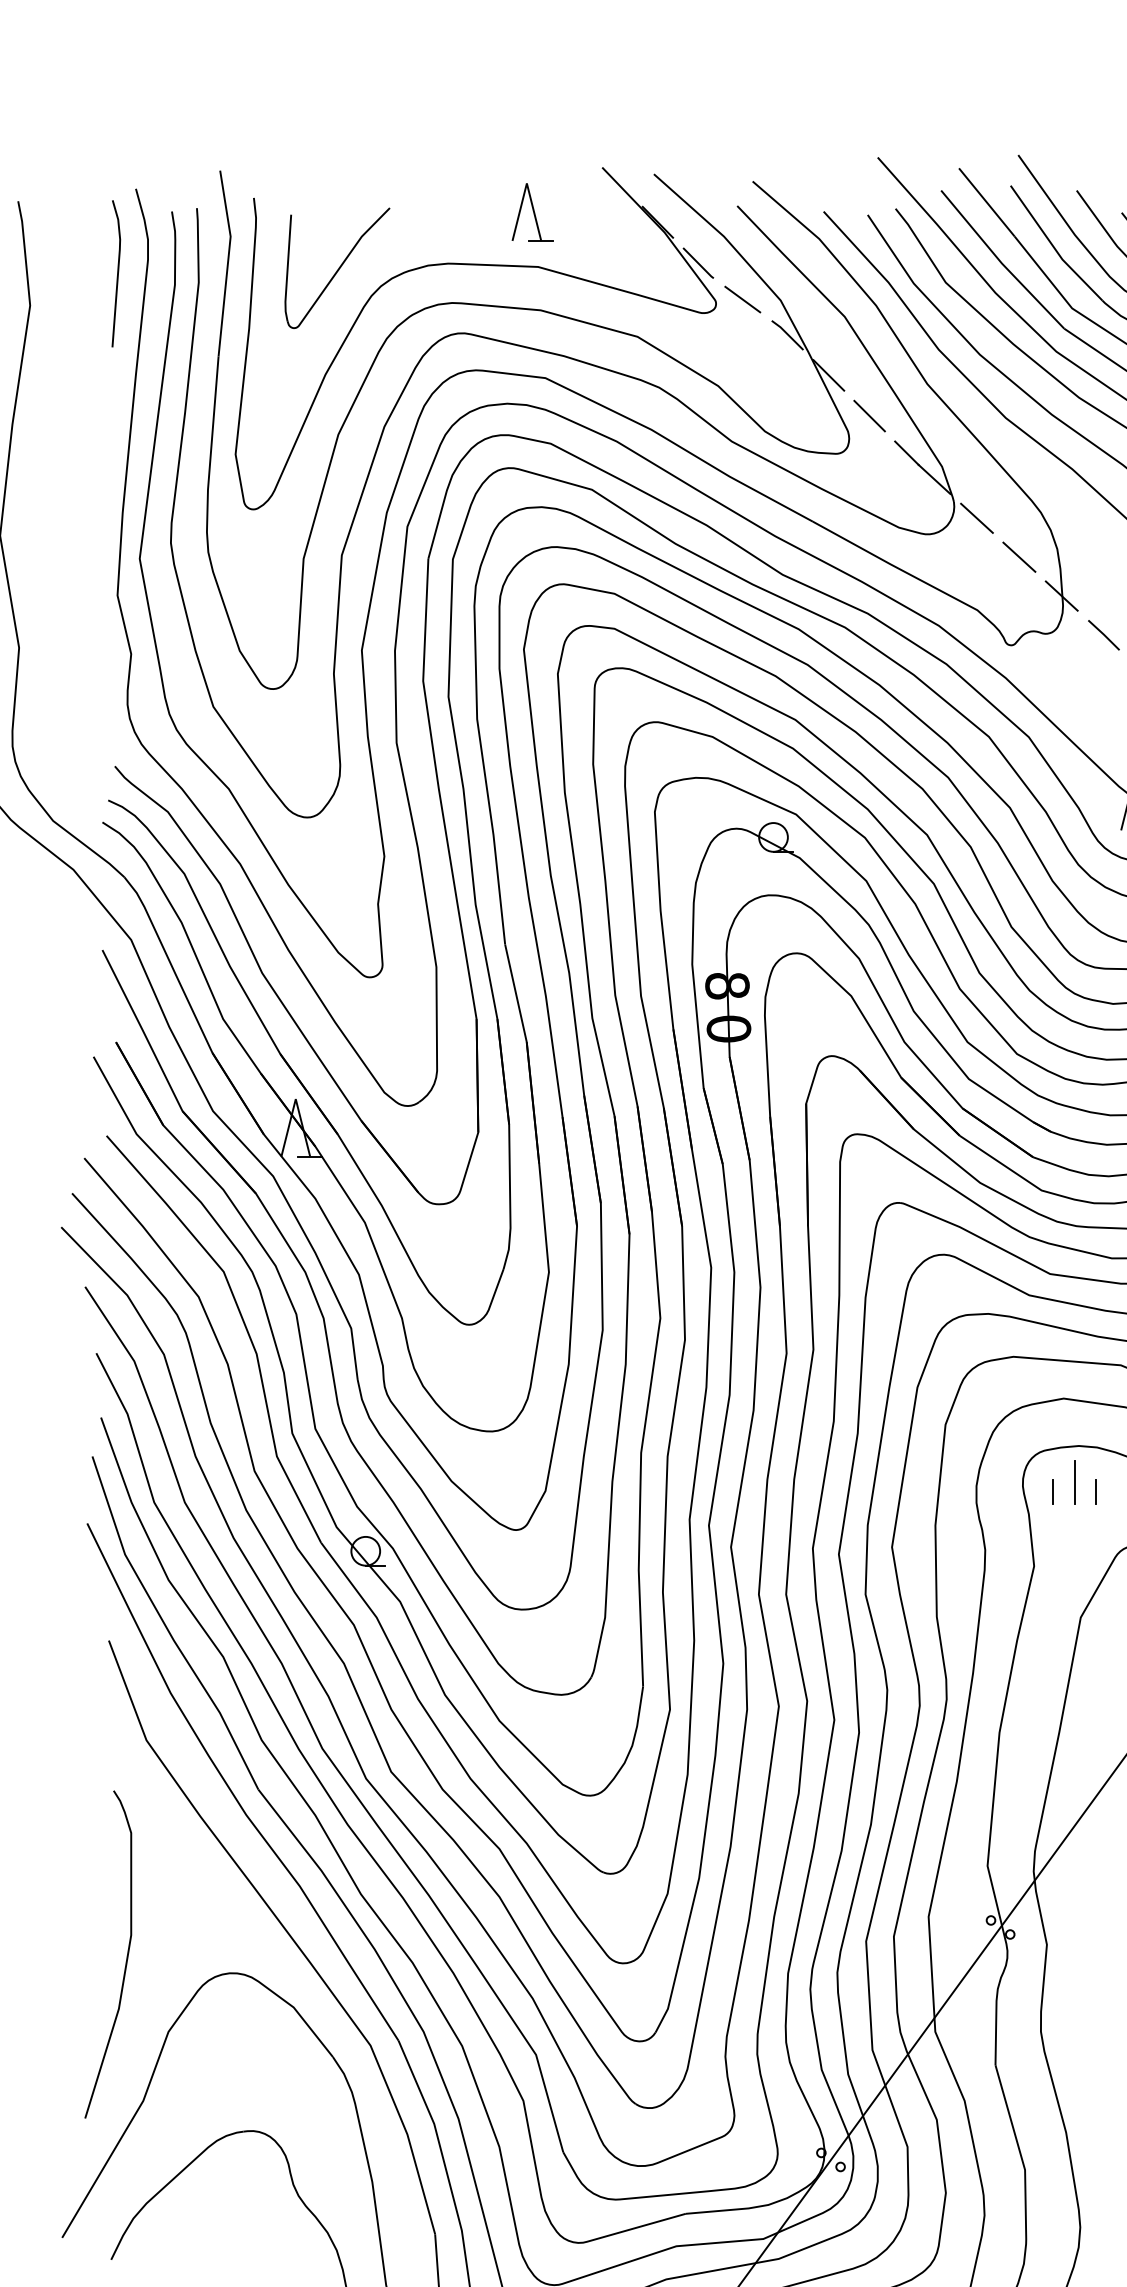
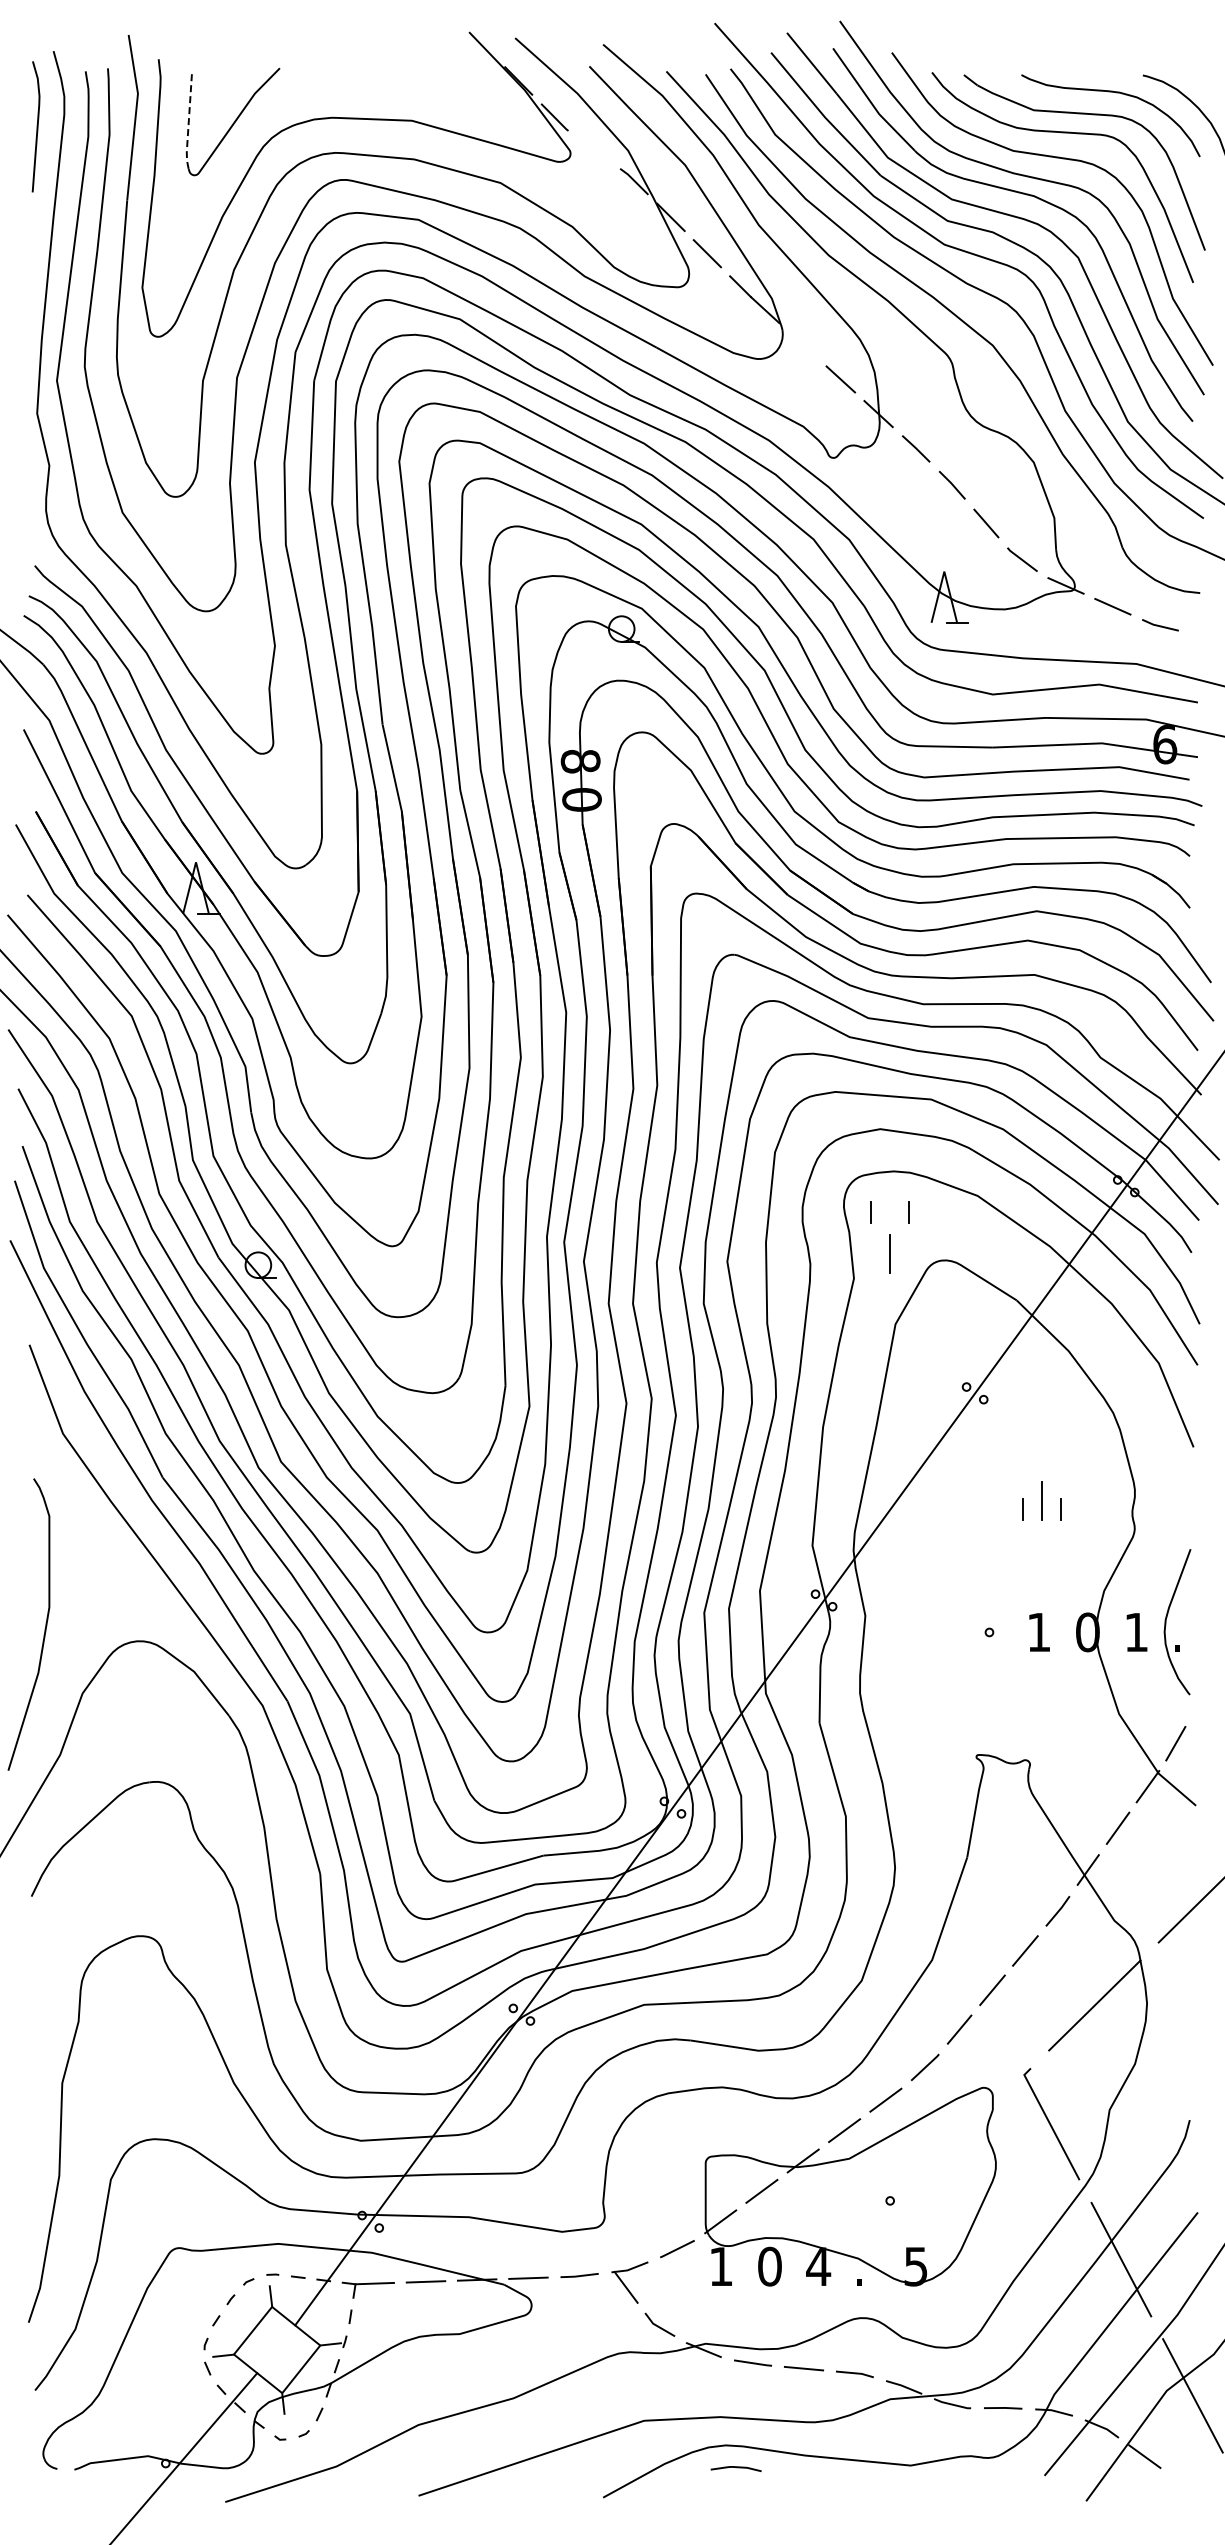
part: (531, 212) -> (406, 72), removed
line: (287, 268) -> (188, 122), solid -> dashed
line: (741, 299) -> (593, 149), removed
line: (976, 518) -> (802, 344), removed
line: (1074, 1482) -> (889, 1253), moved

